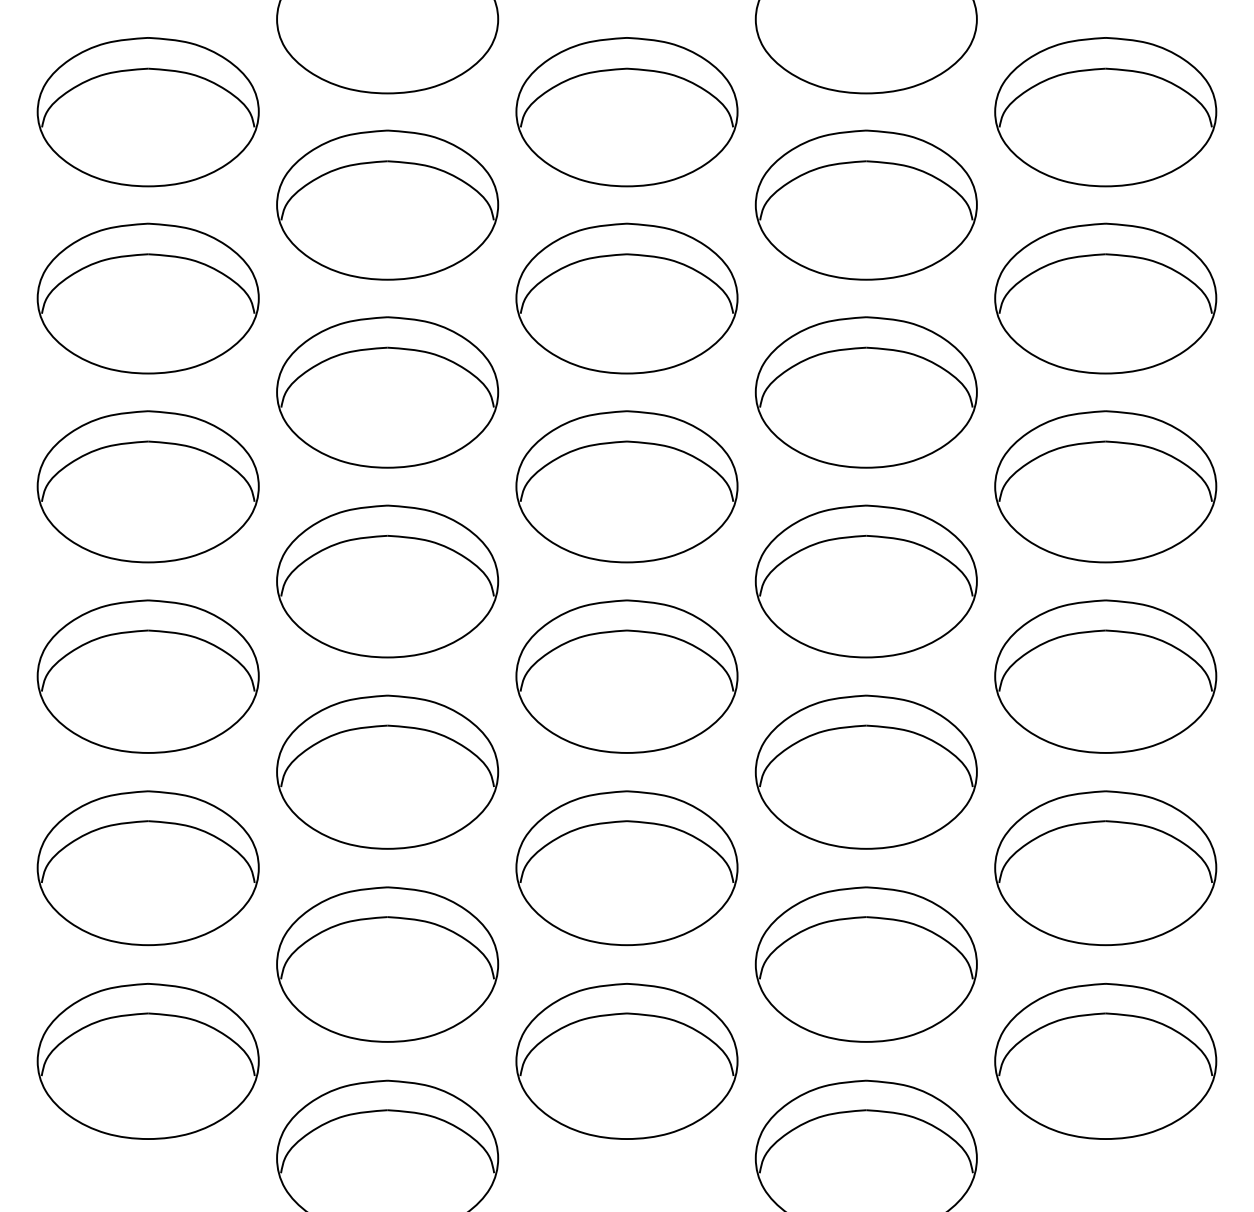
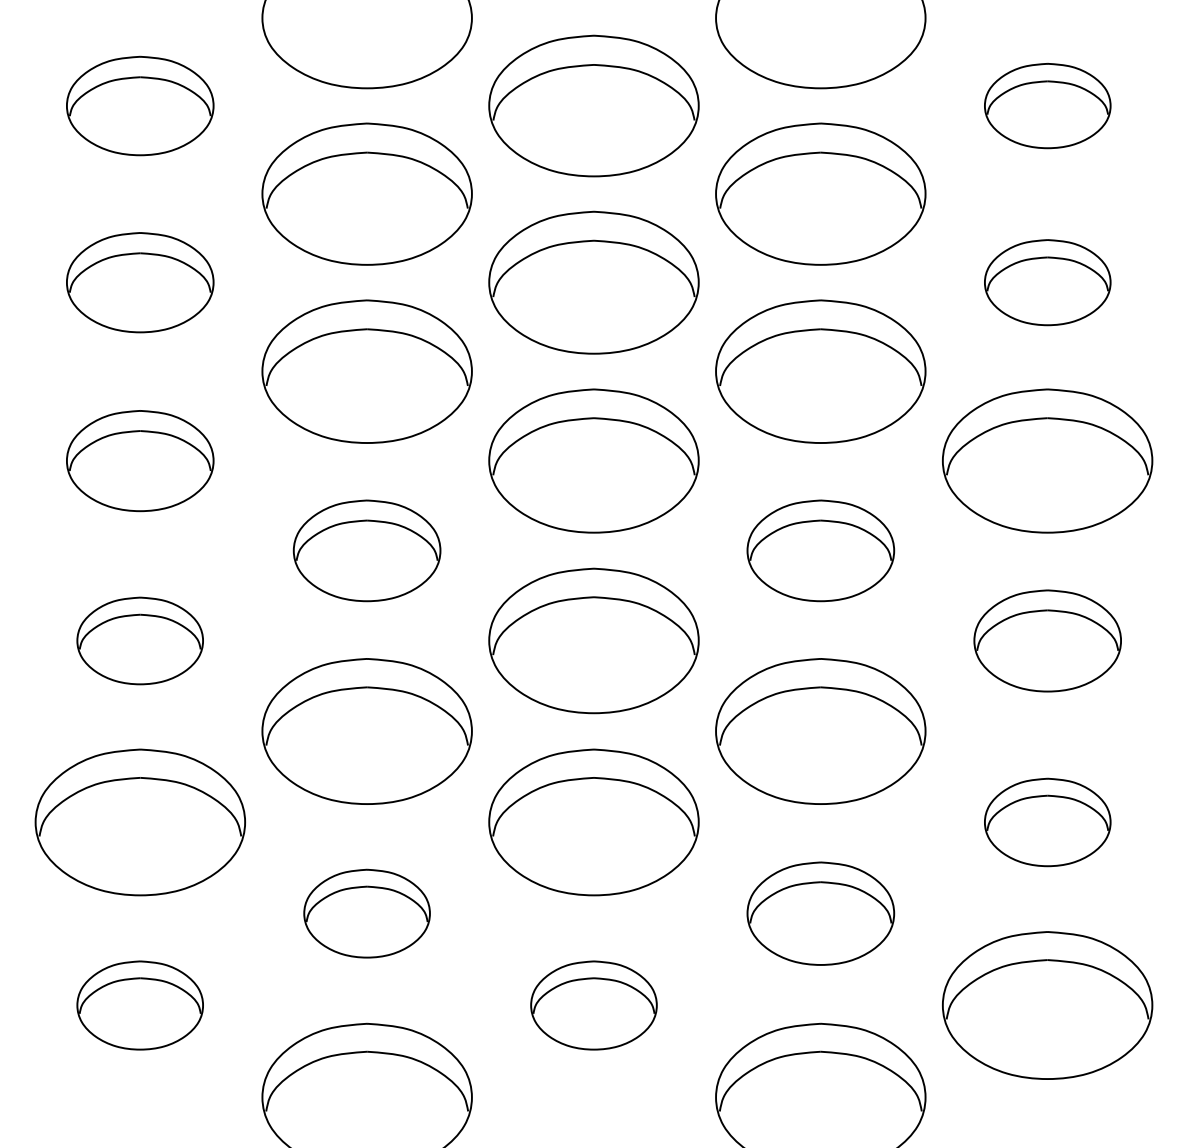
part: (147, 111) -> (139, 105), size x0.7
part: (1105, 111) -> (1047, 105), size x0.6
part: (147, 298) -> (139, 282), size x0.7
part: (1105, 298) -> (1047, 282), size x0.6
part: (147, 486) -> (139, 460), size x0.7
part: (386, 581) -> (366, 550), size x0.7
part: (866, 581) -> (820, 550), size x0.7
part: (147, 676) -> (139, 640), size x0.6
part: (1105, 676) -> (1047, 640), size x0.7
part: (1105, 868) -> (1047, 822), size x0.6
part: (386, 964) -> (366, 913), size x0.6
part: (866, 964) -> (820, 913), size x0.7
part: (147, 1061) -> (139, 1005), size x0.6
part: (626, 1061) -> (593, 1005), size x0.6

